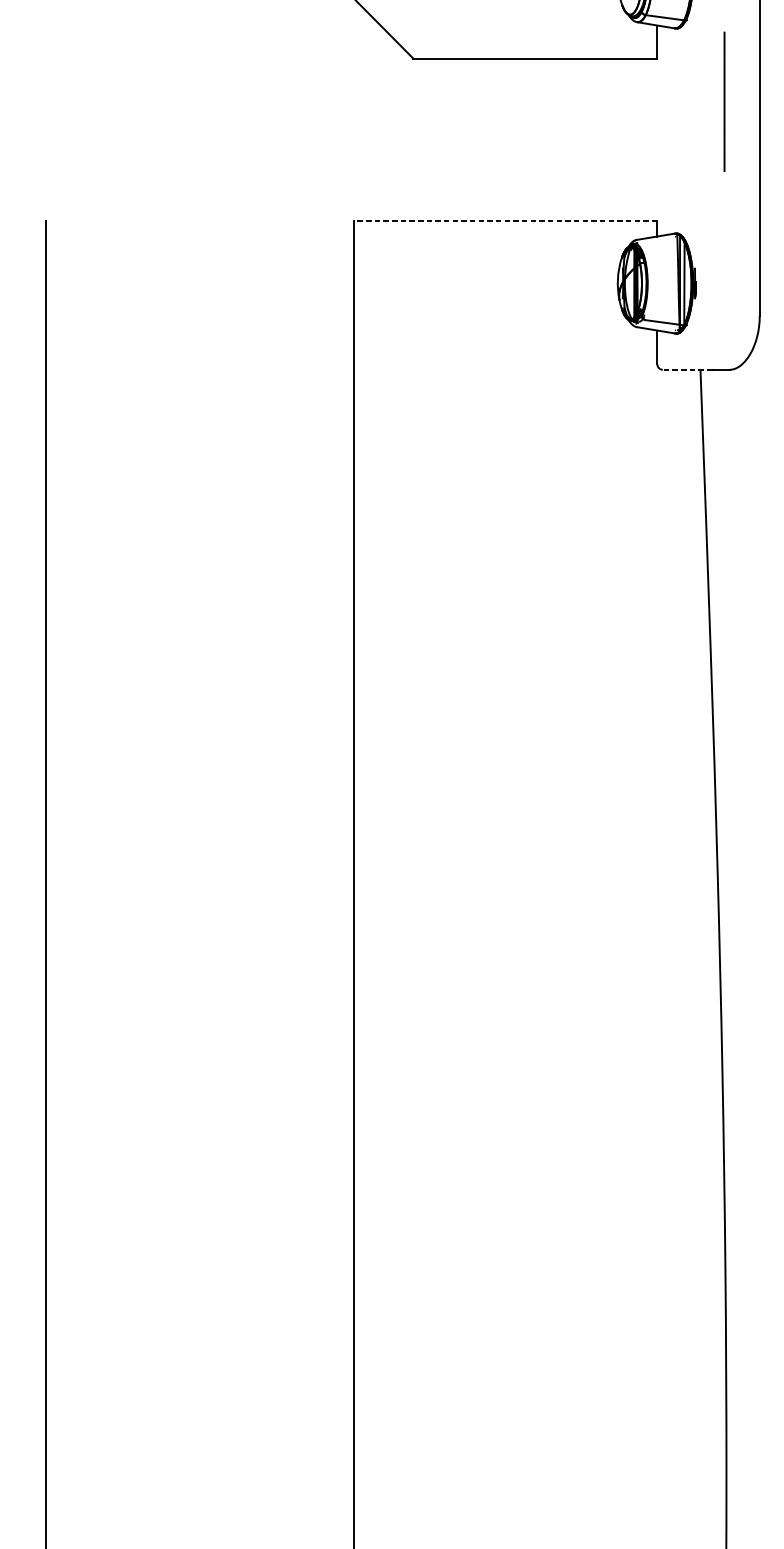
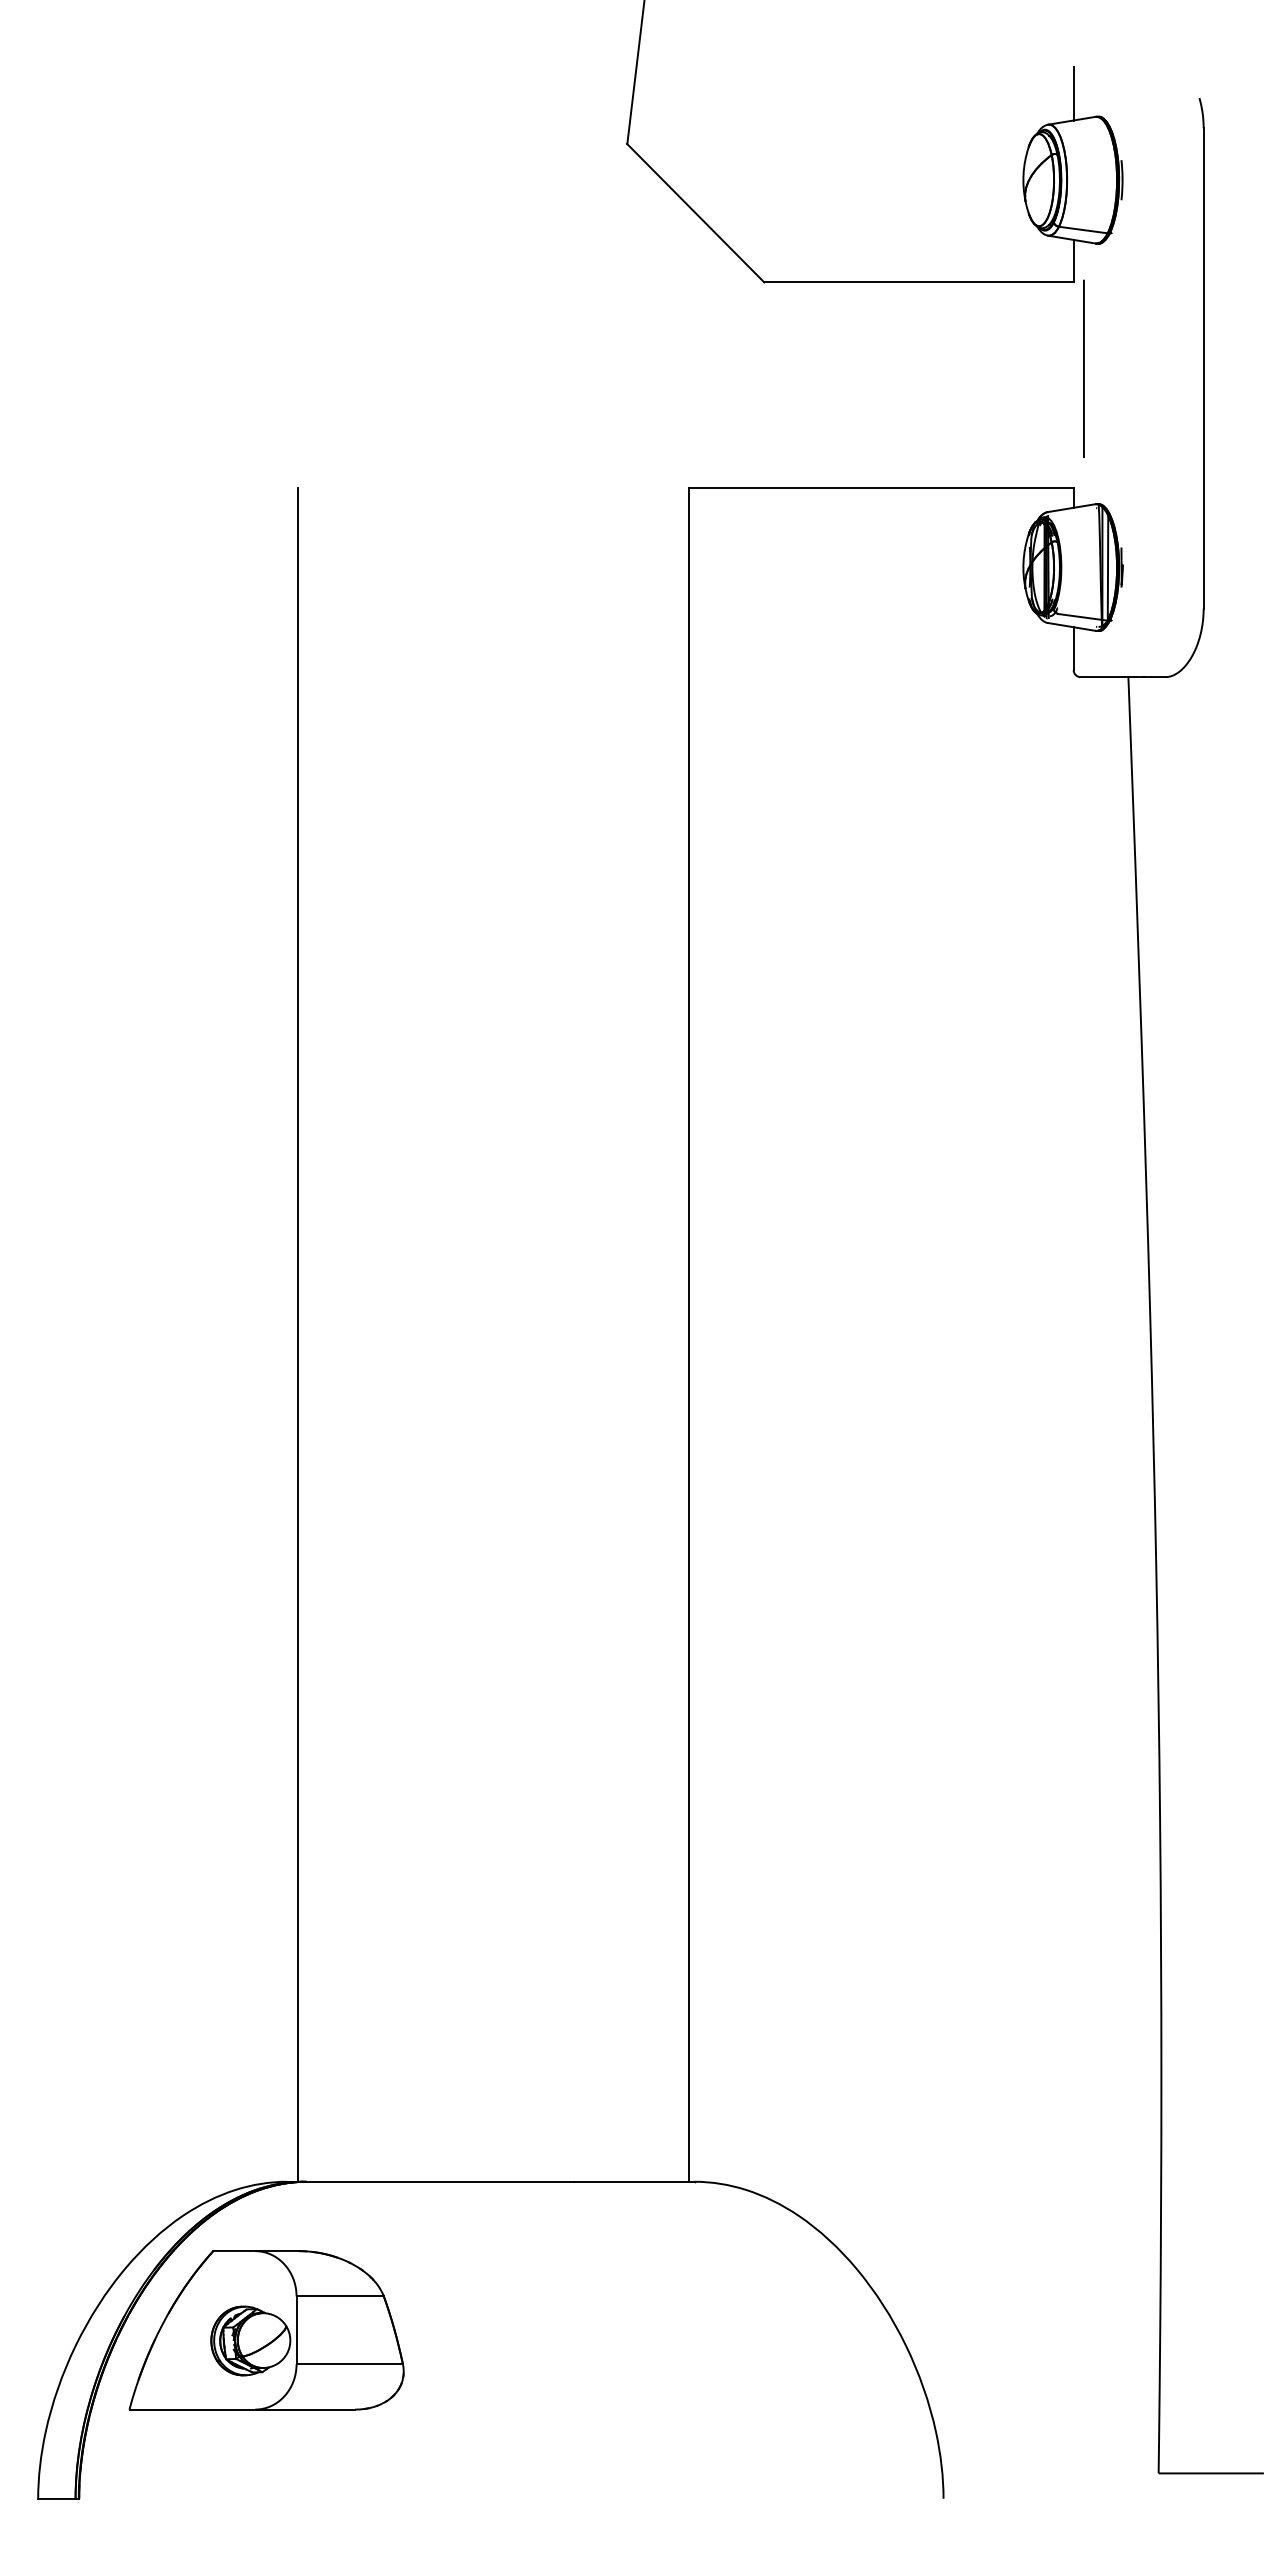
line: (724, 101) -> (1083, 368), moved
line: (505, 220) -> (880, 487), dashed -> solid
line: (687, 370) -> (1112, 677), dashed -> solid

